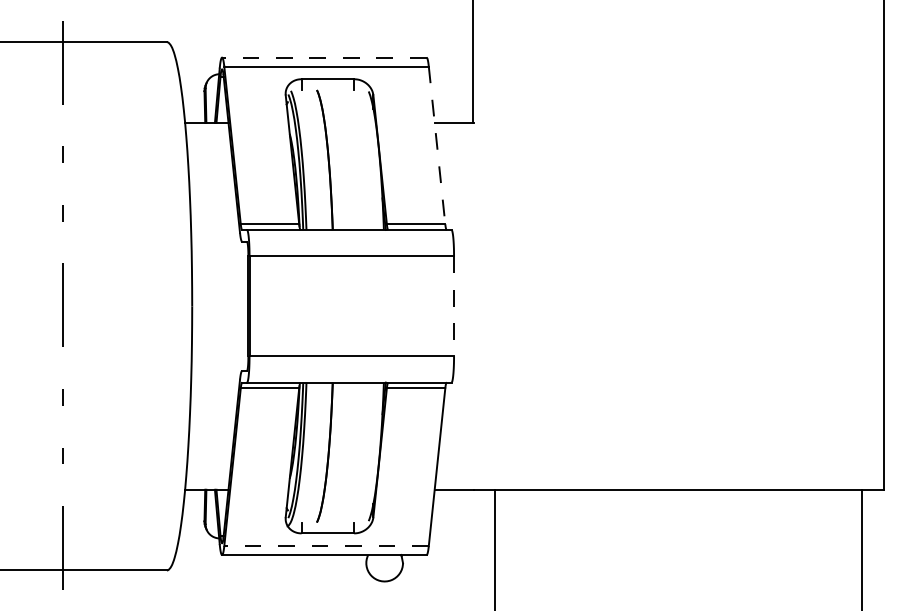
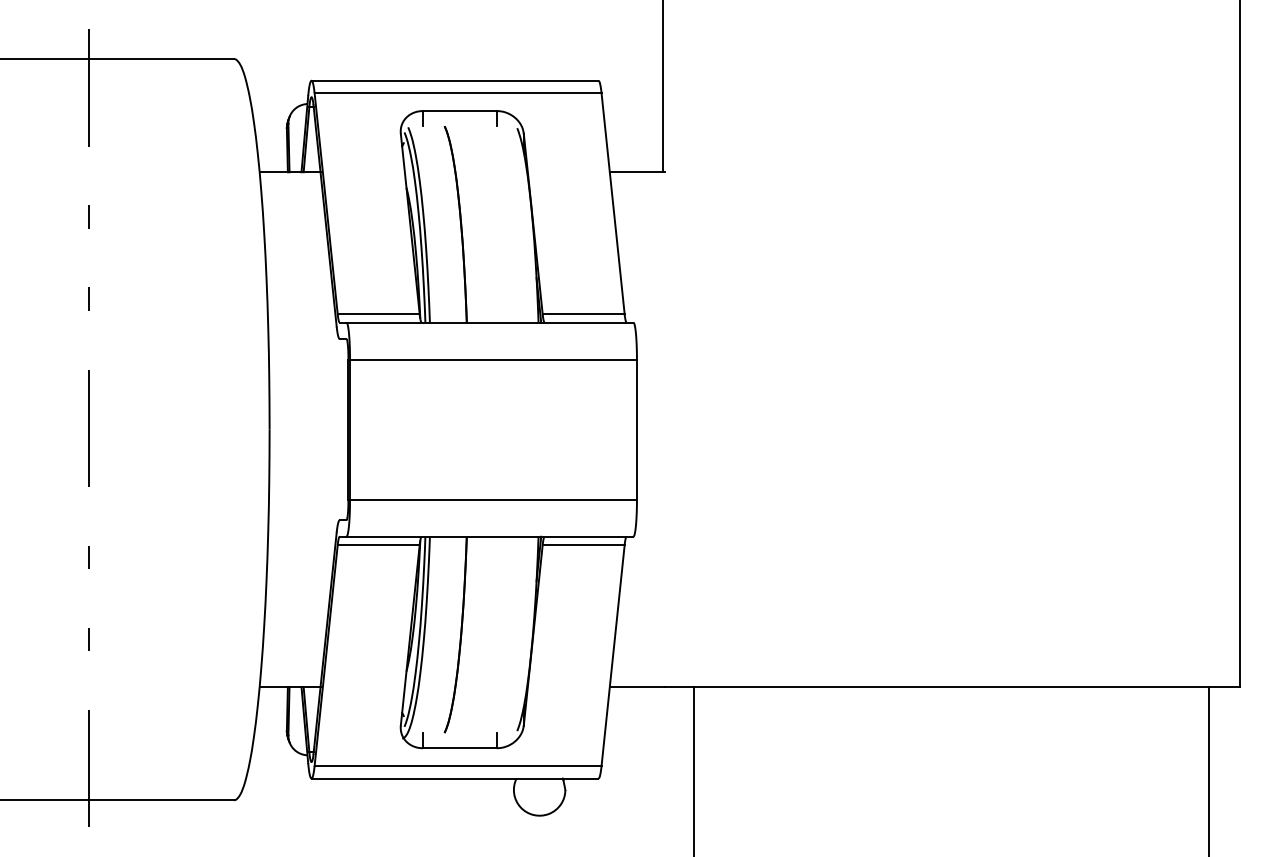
line: (323, 57) -> (453, 80), dashed -> solid
line: (437, 145) -> (613, 204), dashed -> solid
line: (454, 306) -> (637, 429), dashed -> solid
line: (326, 546) -> (458, 766), dashed -> solid

